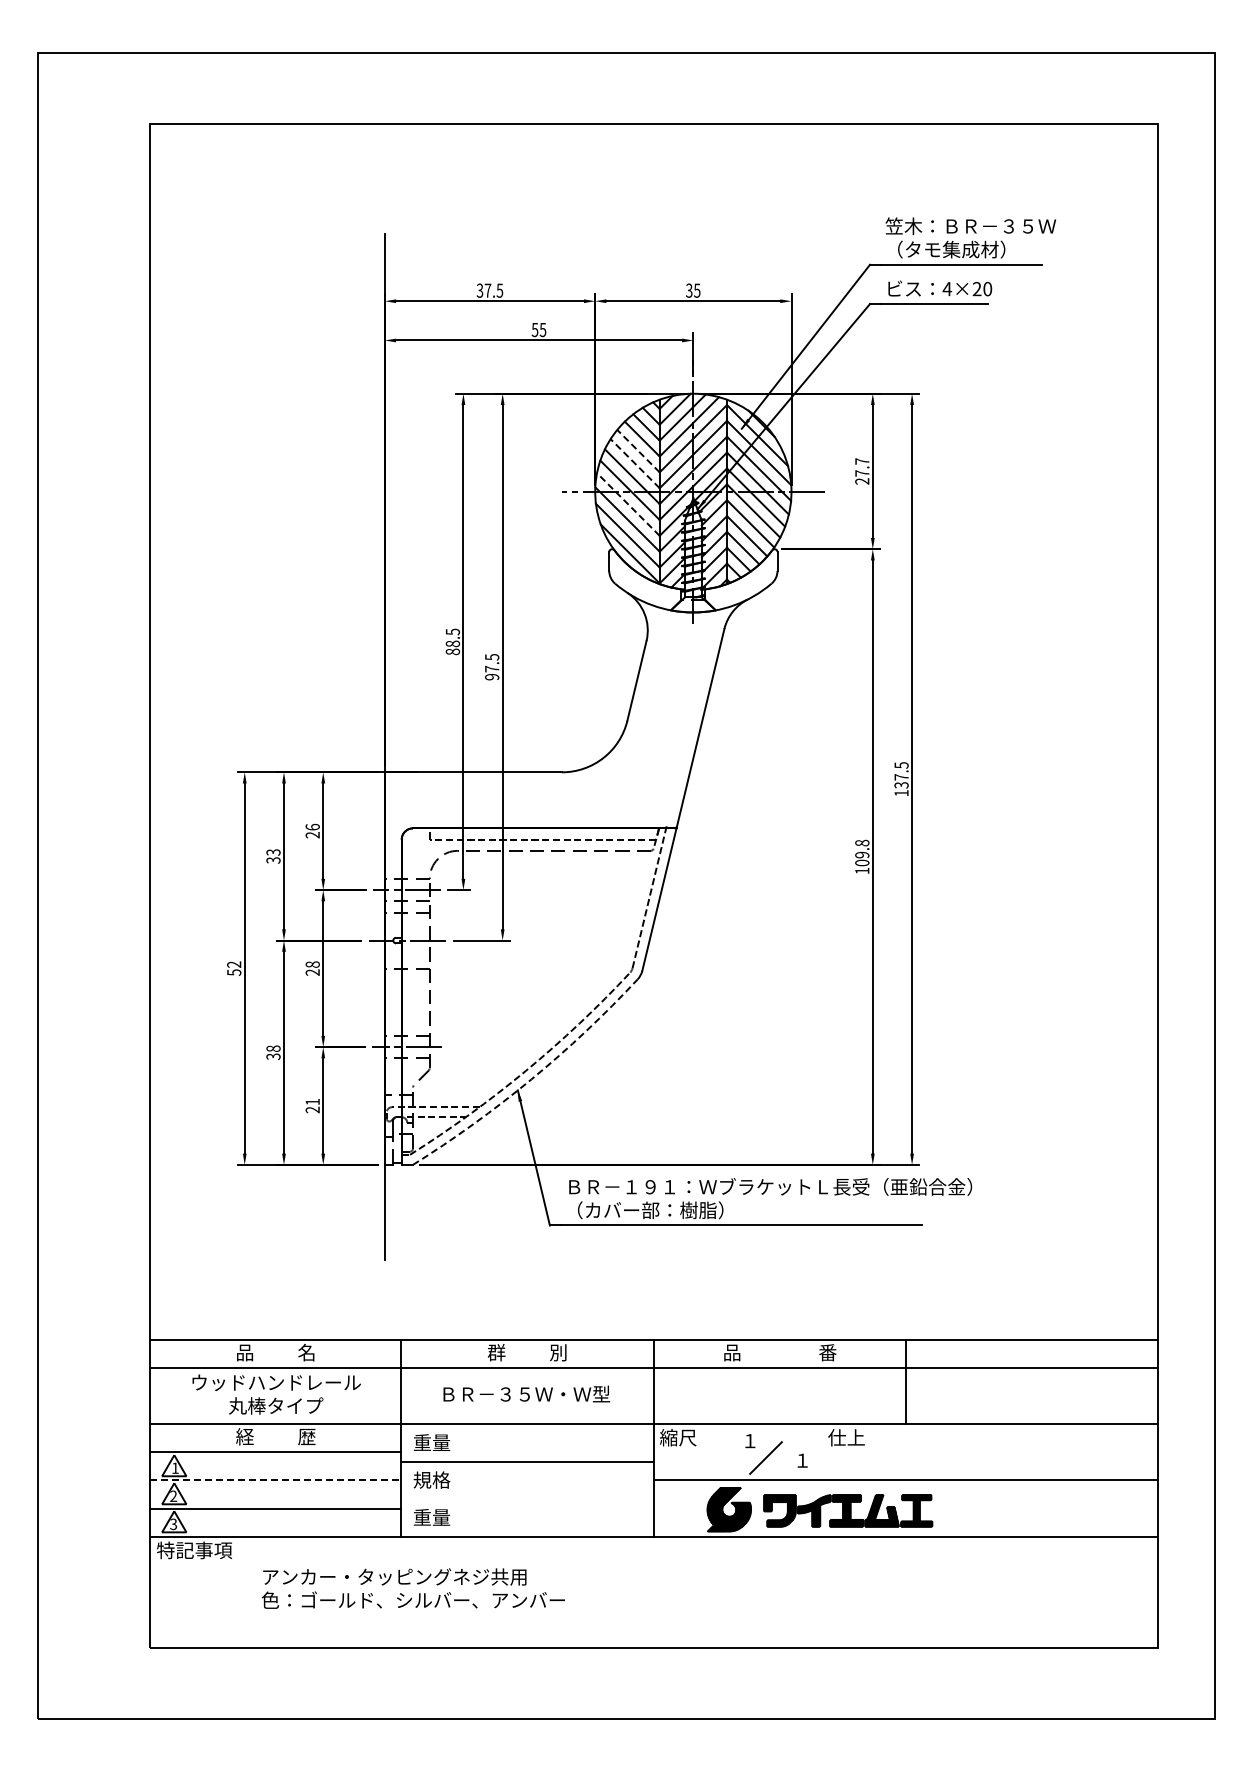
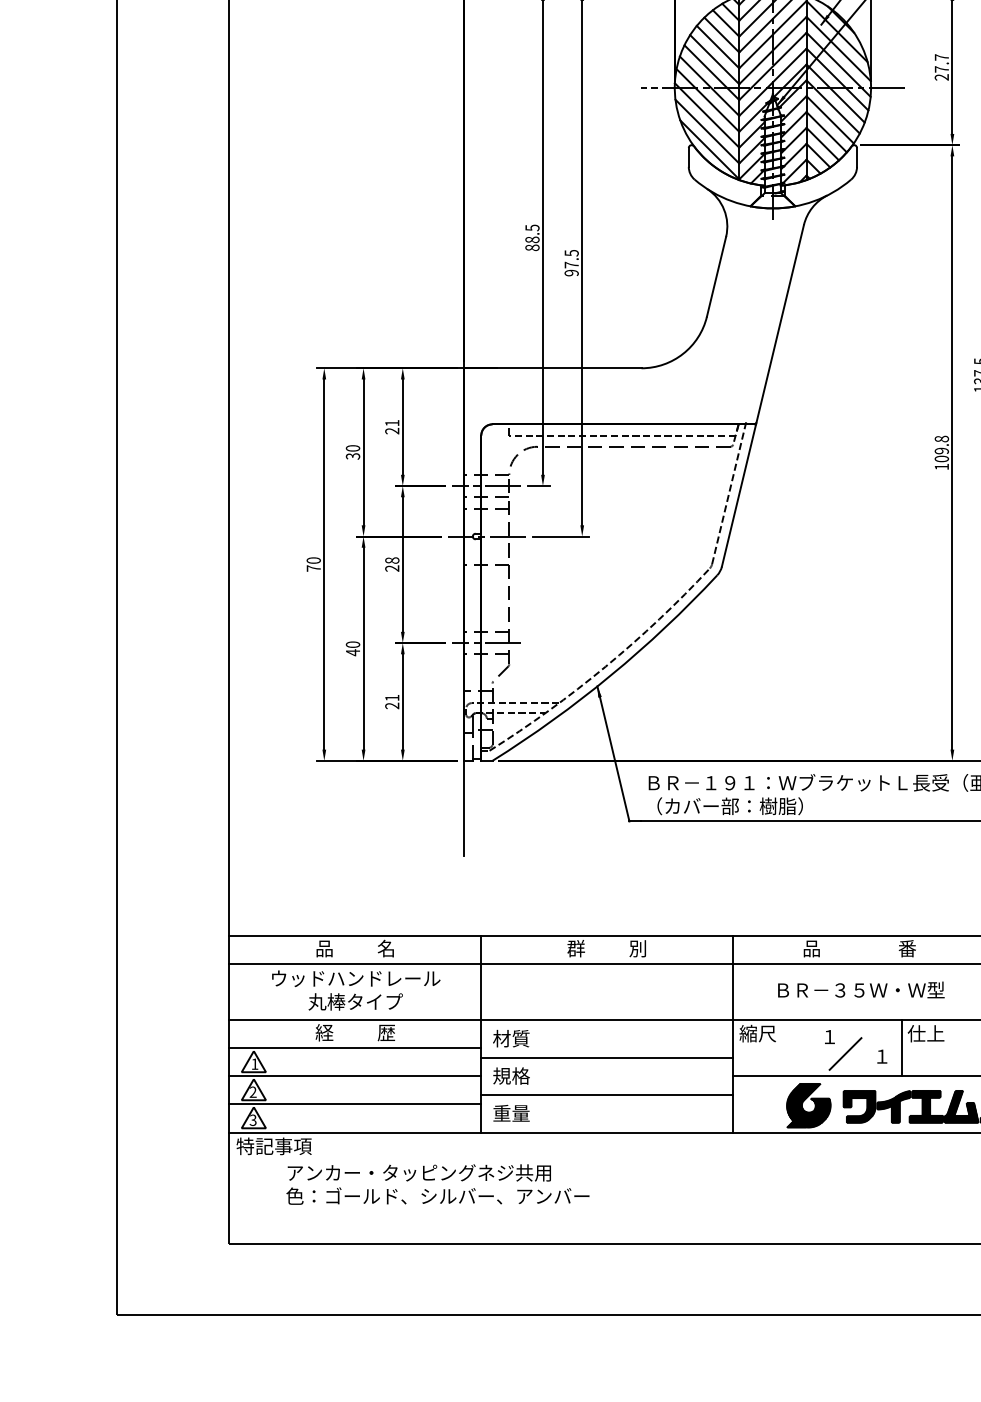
line: (638, 450) -> (718, 46), dashed -> solid
line: (635, 463) -> (715, 59), dashed -> solid
line: (628, 504) -> (708, 100), dashed -> solid
text: (312, 826) -> (392, 422), 26 -> 21
text: (273, 852) -> (353, 448), 33 -> 30
text: (234, 968) -> (314, 564), 52 -> 70
text: (273, 1052) -> (353, 648), 38 -> 40
arc: (531, 1079) -> (611, 675), dashed -> solid
text: (526, 1393) -> (861, 989), moved
text: (431, 1442) -> (511, 1038), 重量 -> 材質
line: (822, 1452) -> (902, 1048), added
line: (275, 1480) -> (355, 1076), dashed -> solid
line: (527, 1499) -> (607, 1095), added
text: (412, 1588) -> (437, 1184), moved

